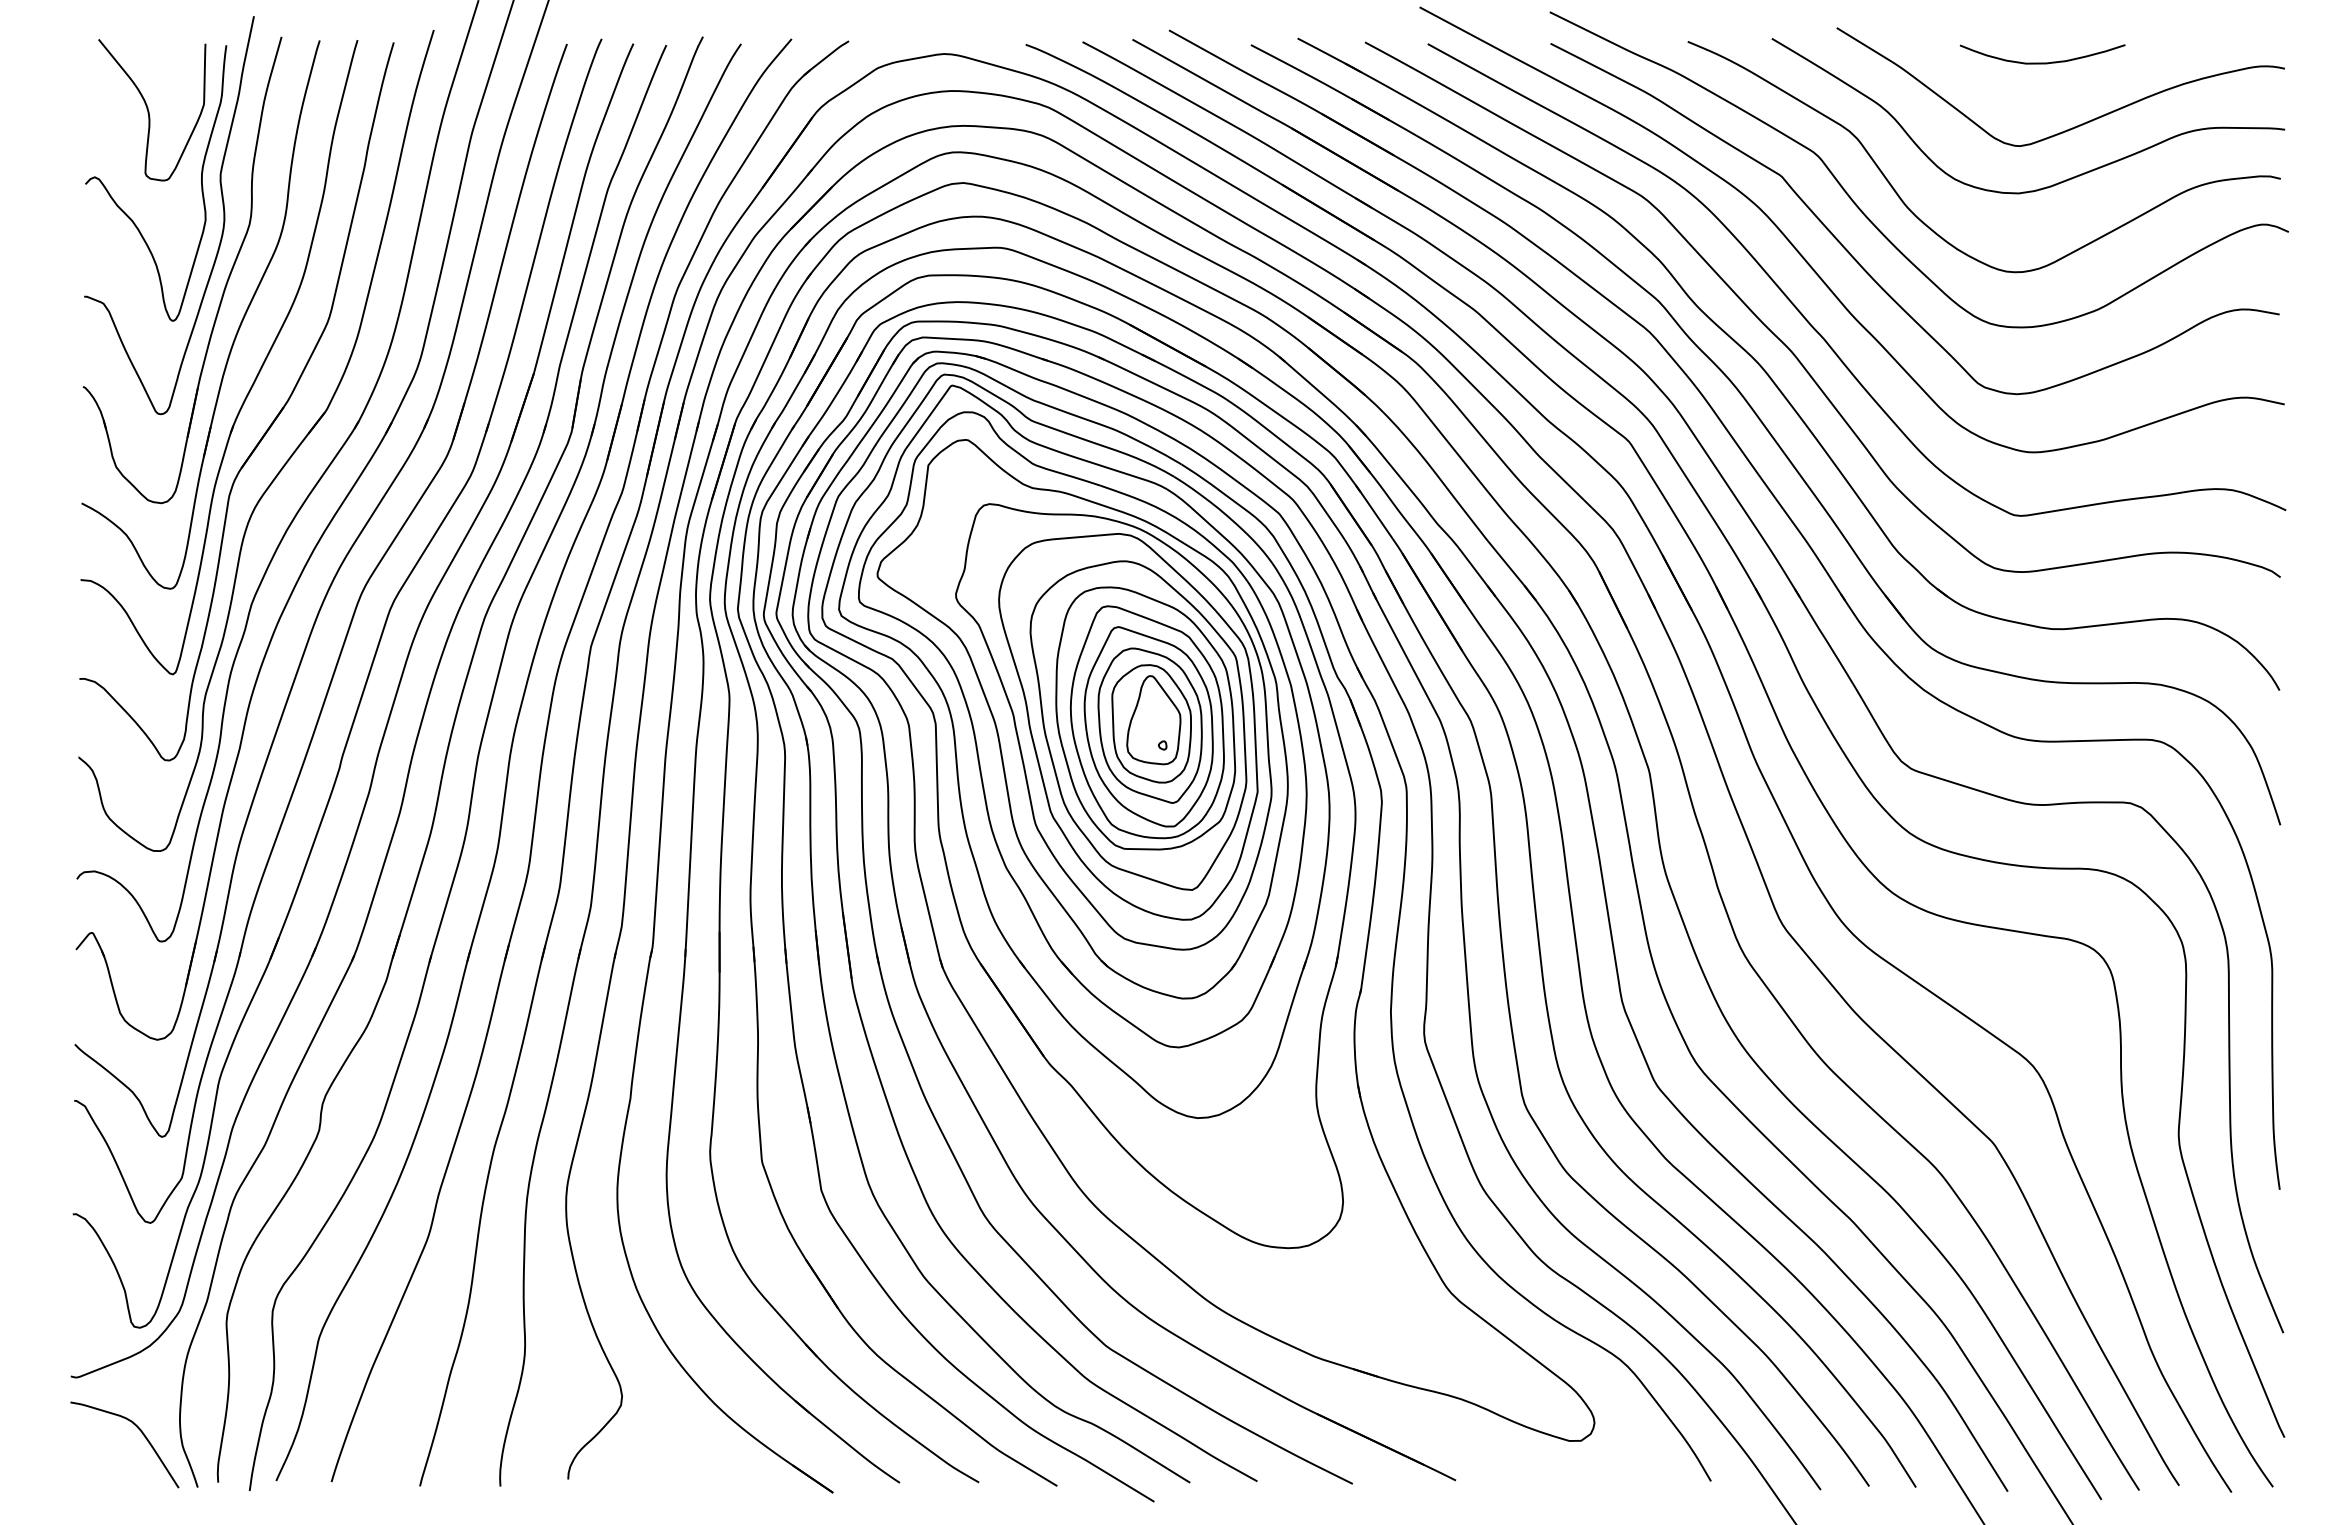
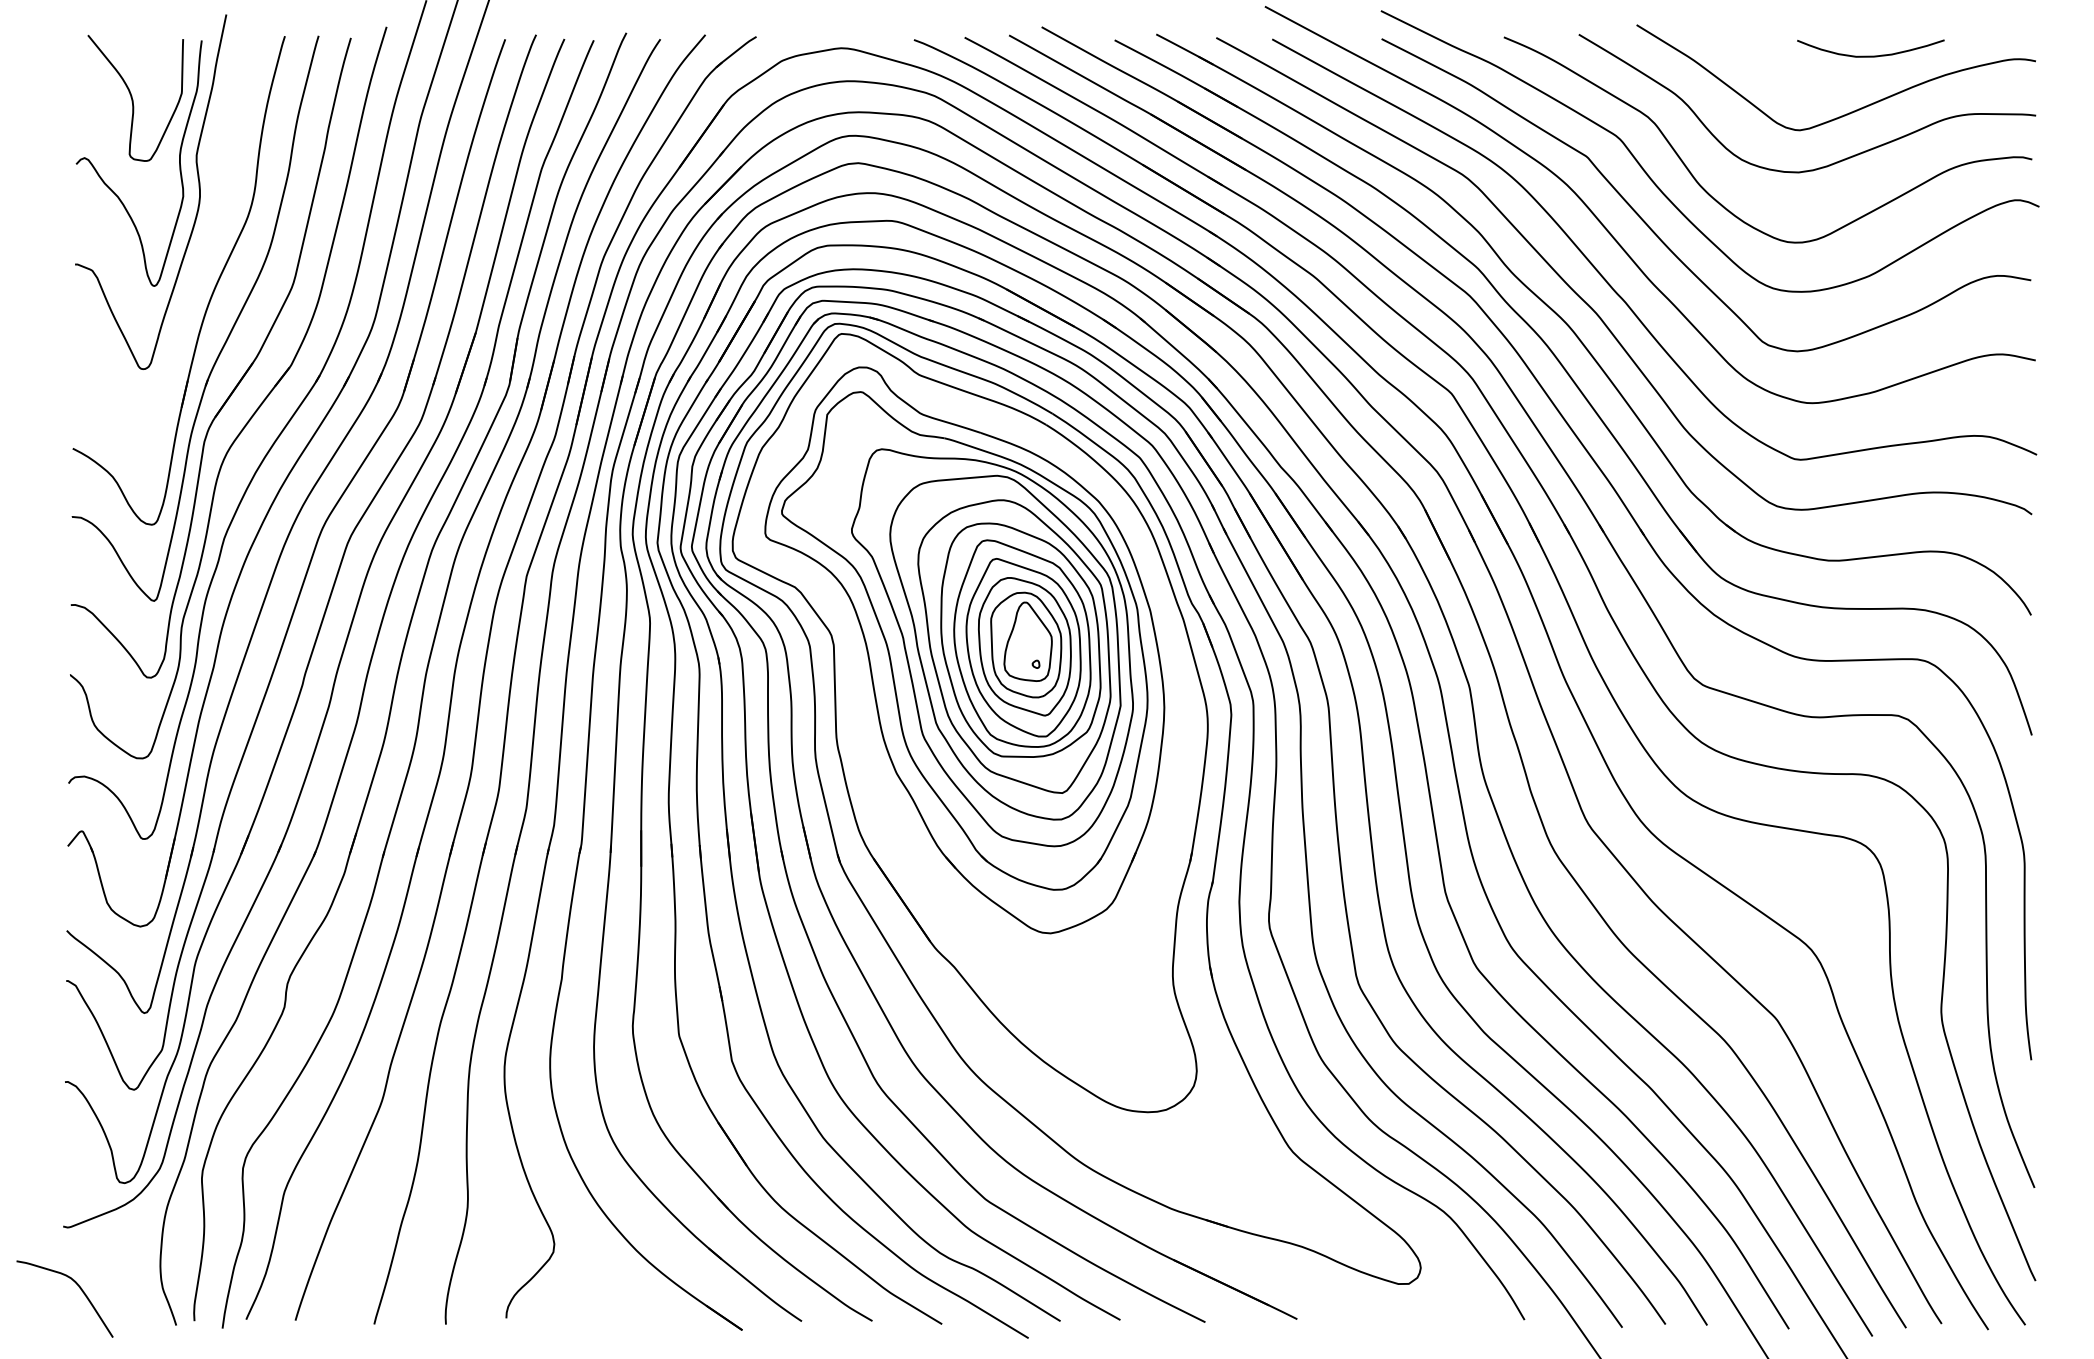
curve: (2042, 62) -> (1870, 55), moved
part: (225, 283) -> (200, 252), removed
part: (1084, 751) -> (966, 669), removed
curve: (141, 1433) -> (79, 1288), moved

